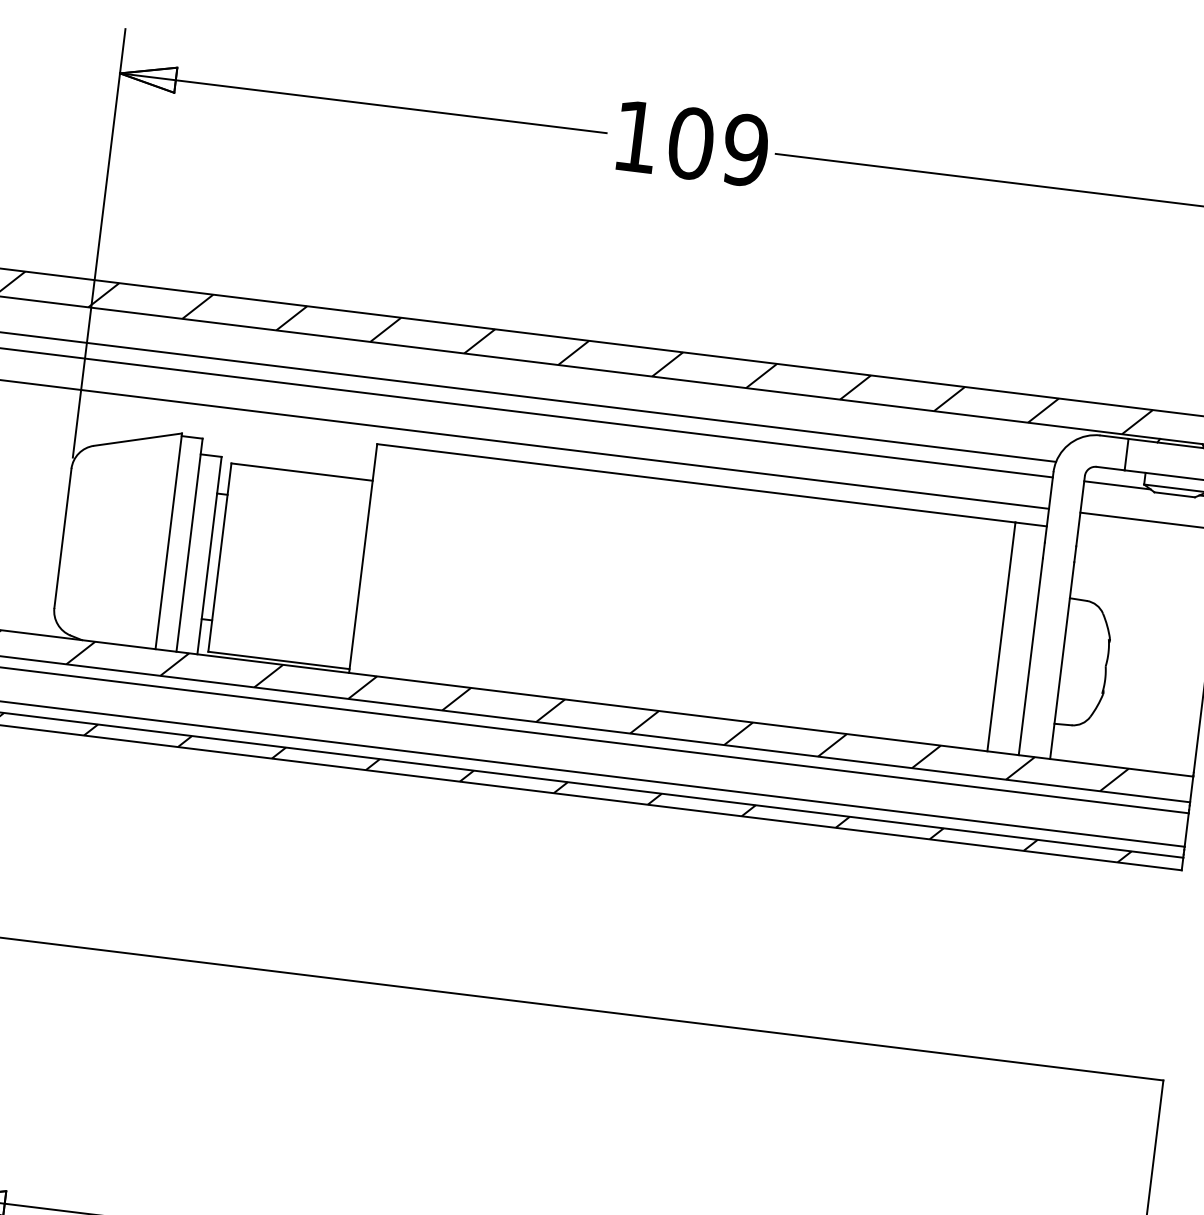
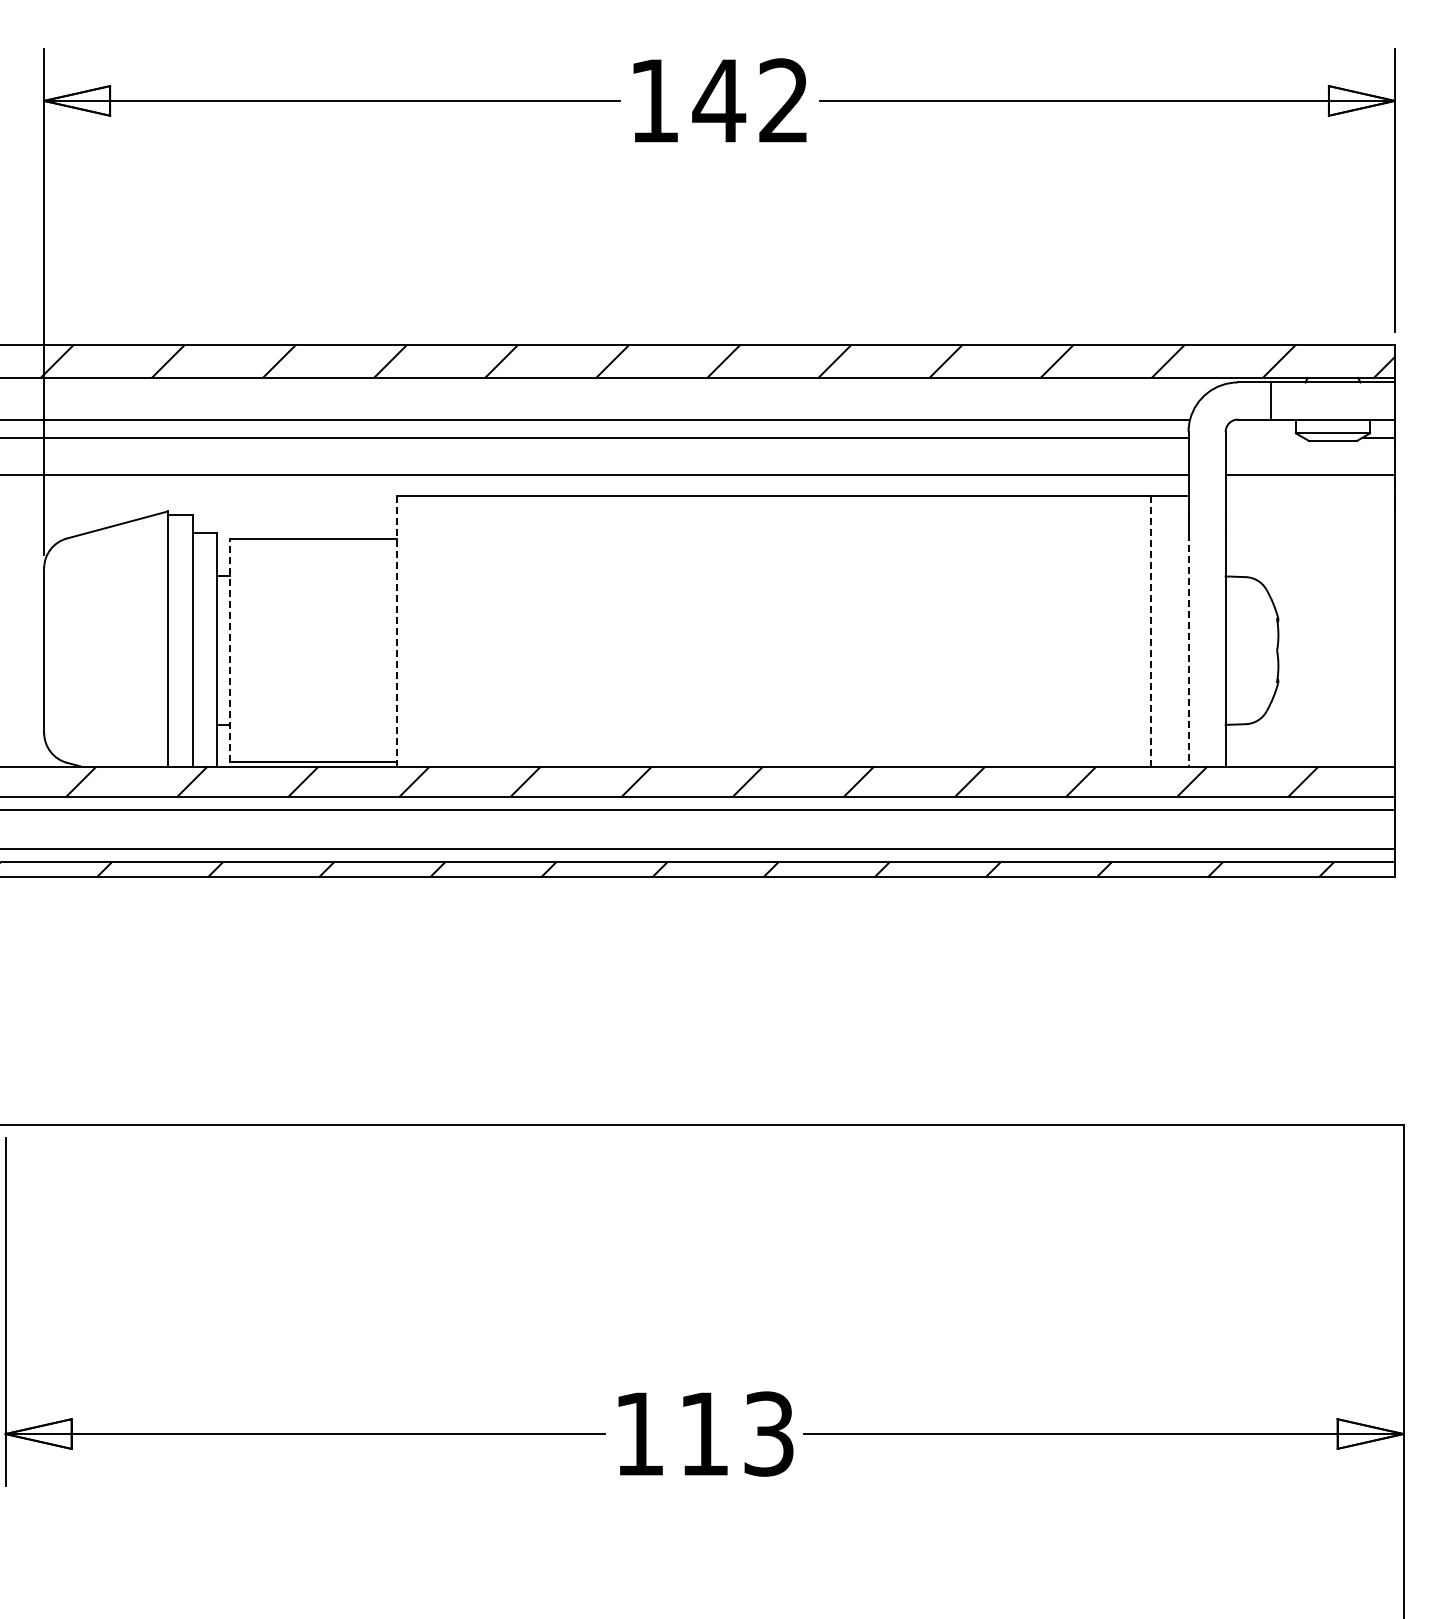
text: (717, 146) -> (750, 100), 109 -> 142
line: (1117, 485) -> (1264, 438), removed
line: (219, 557) -> (229, 650), solid -> dashed
line: (363, 557) -> (396, 630), solid -> dashed
line: (1001, 636) -> (1151, 630), solid -> dashed
line: (1030, 657) -> (1188, 650), solid -> dashed

